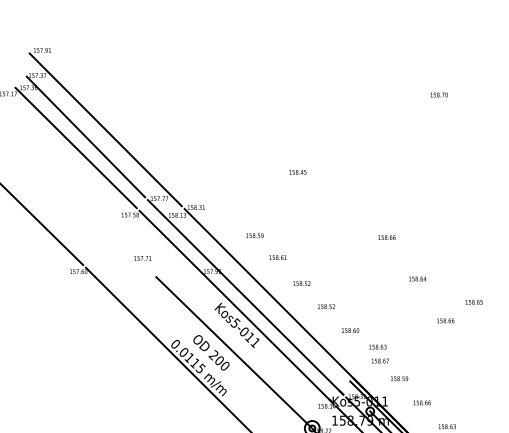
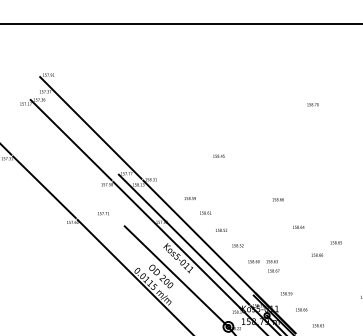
line: (85, 136) -> (77, 132), removed
text: (142, 258) -> (103, 213), moved
text: (378, 354) -> (272, 266), moved

